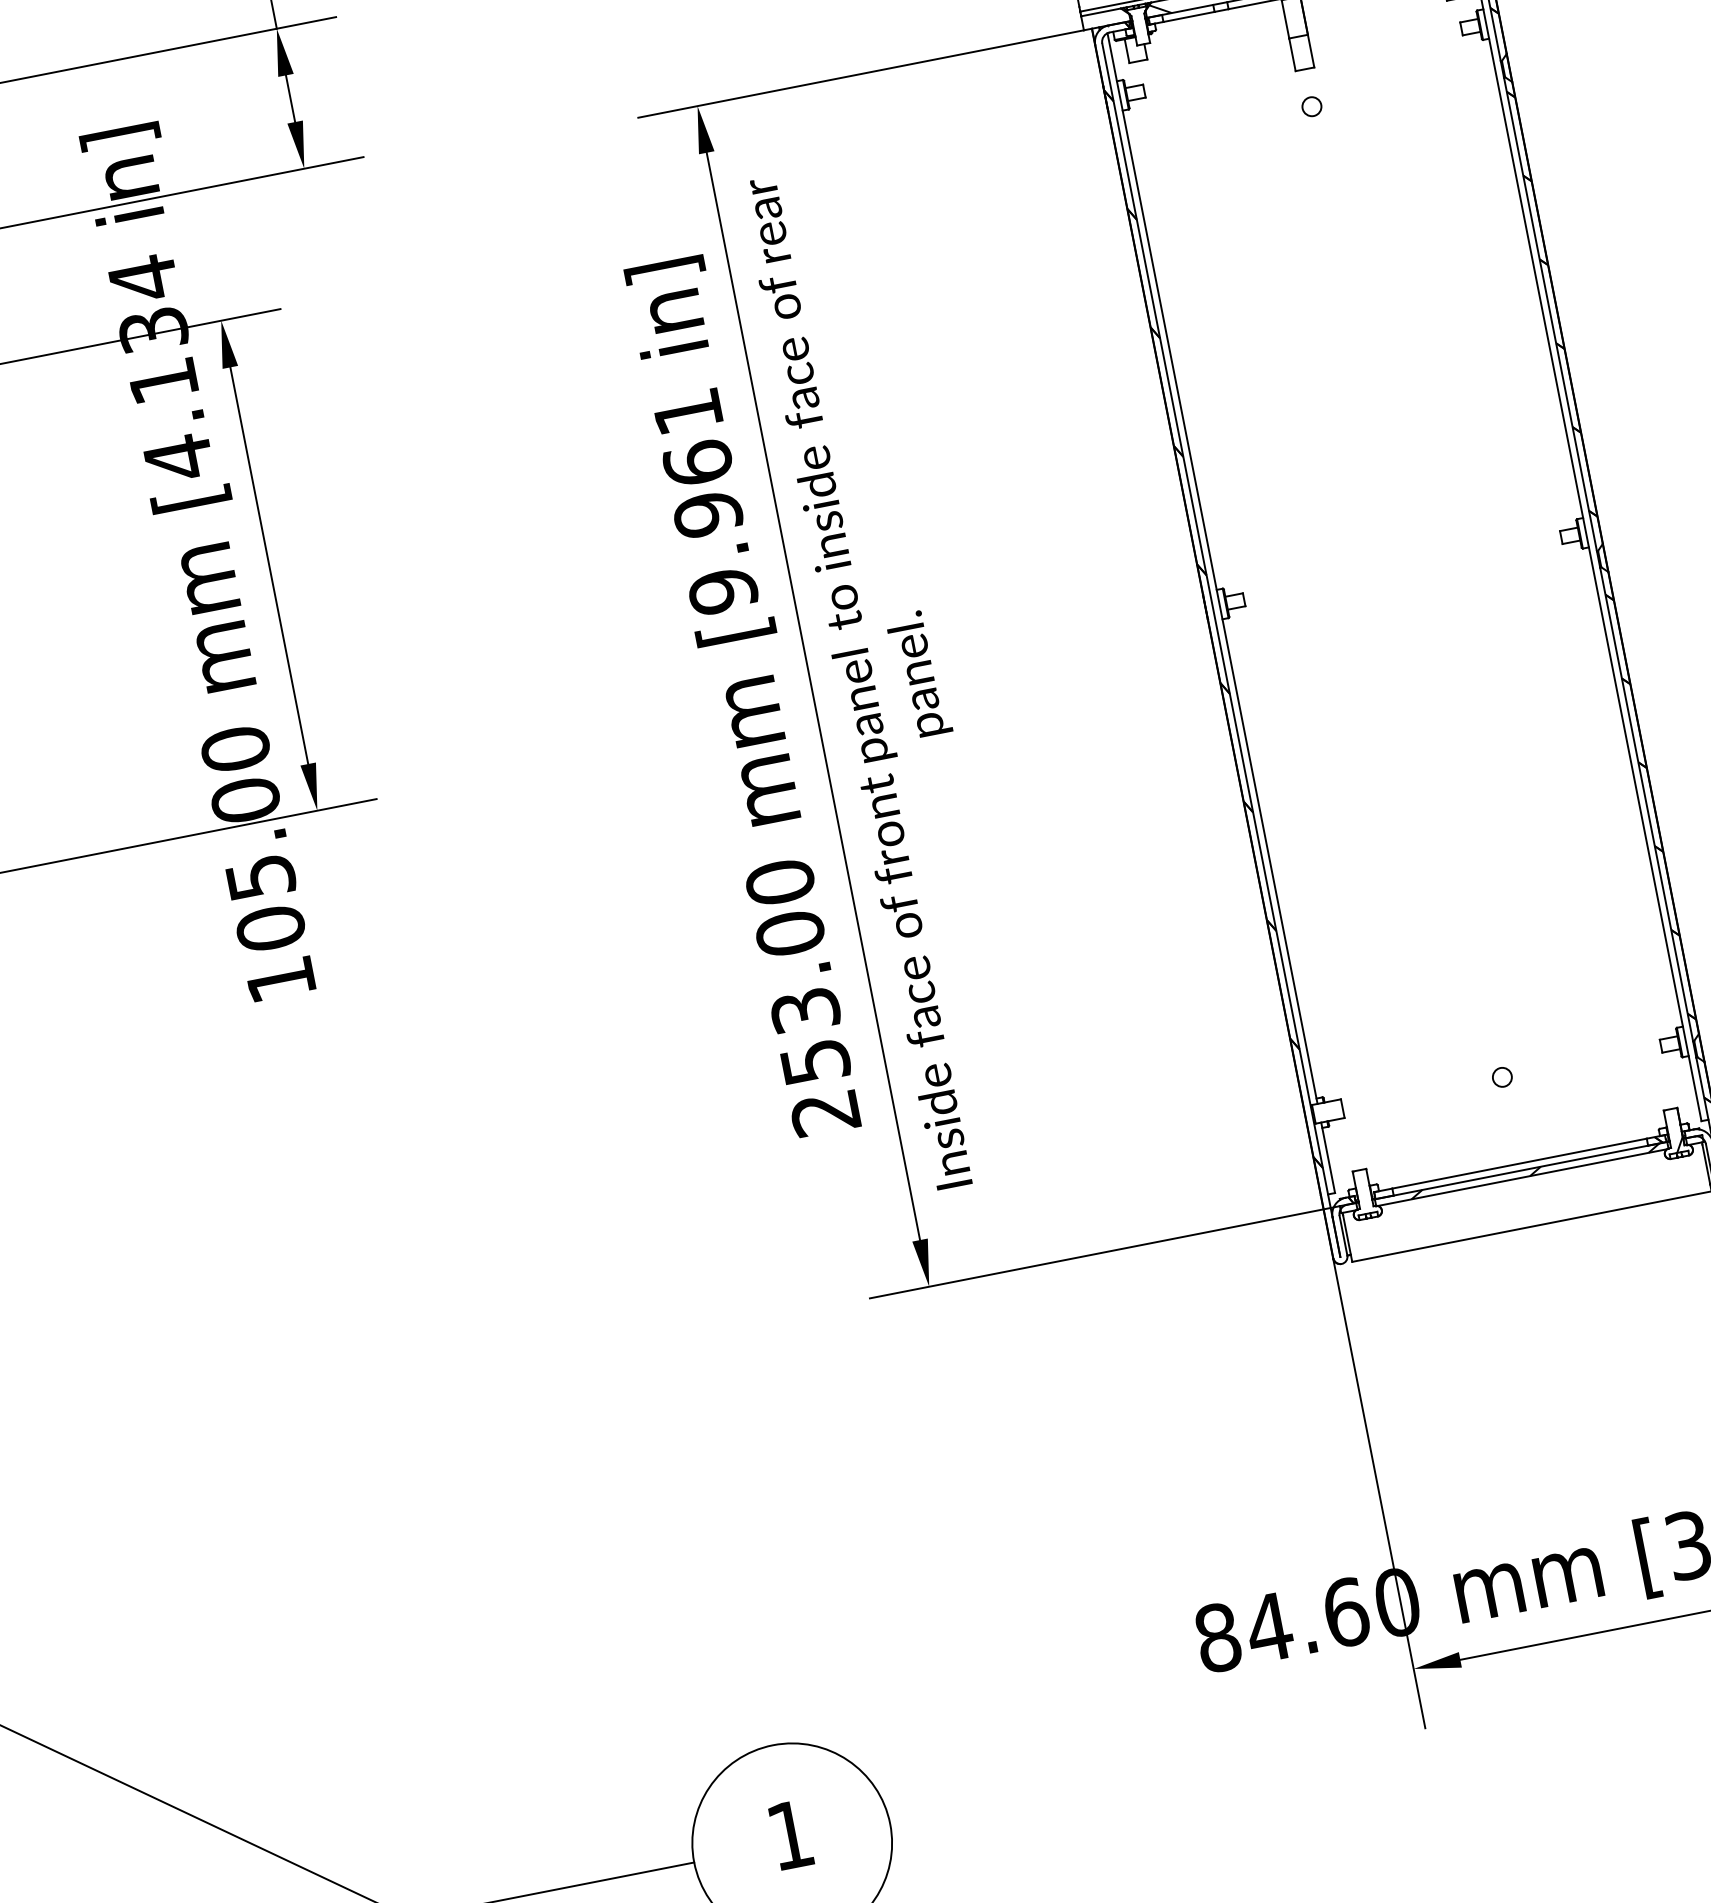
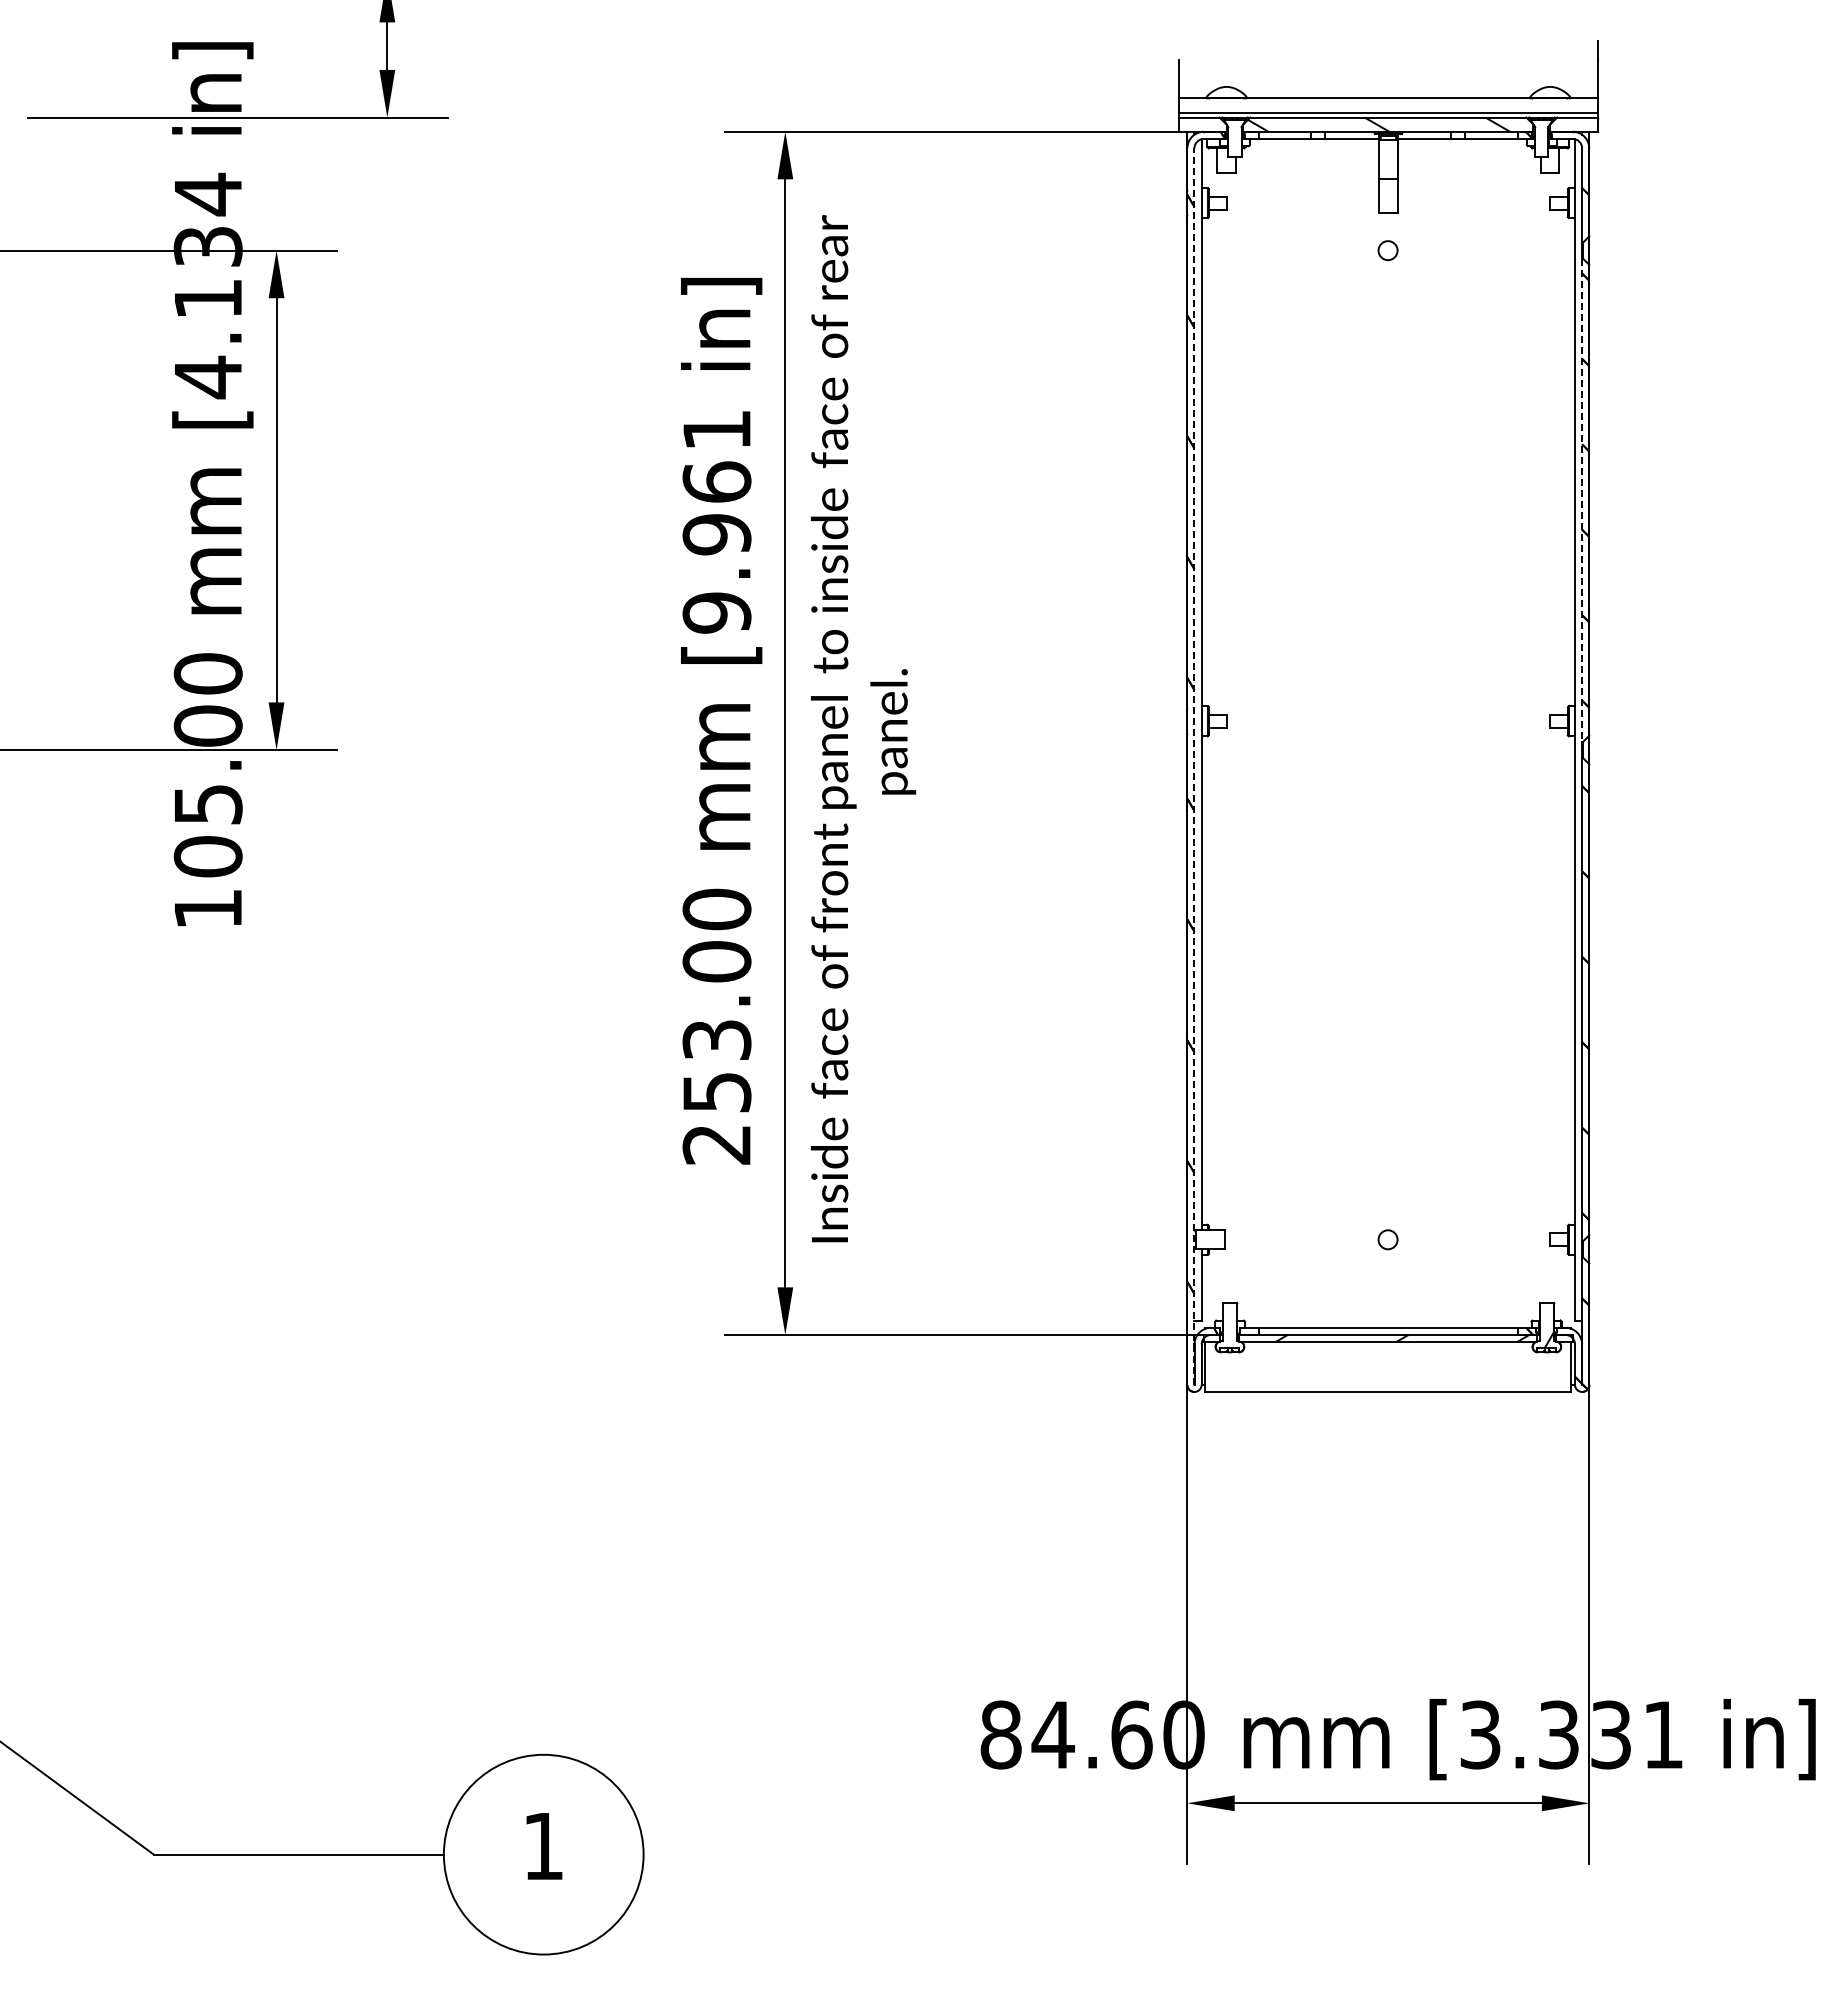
line: (1550, 314) -> (1582, 500), solid -> dashed
line: (1221, 650) -> (1194, 766), solid -> dashed

